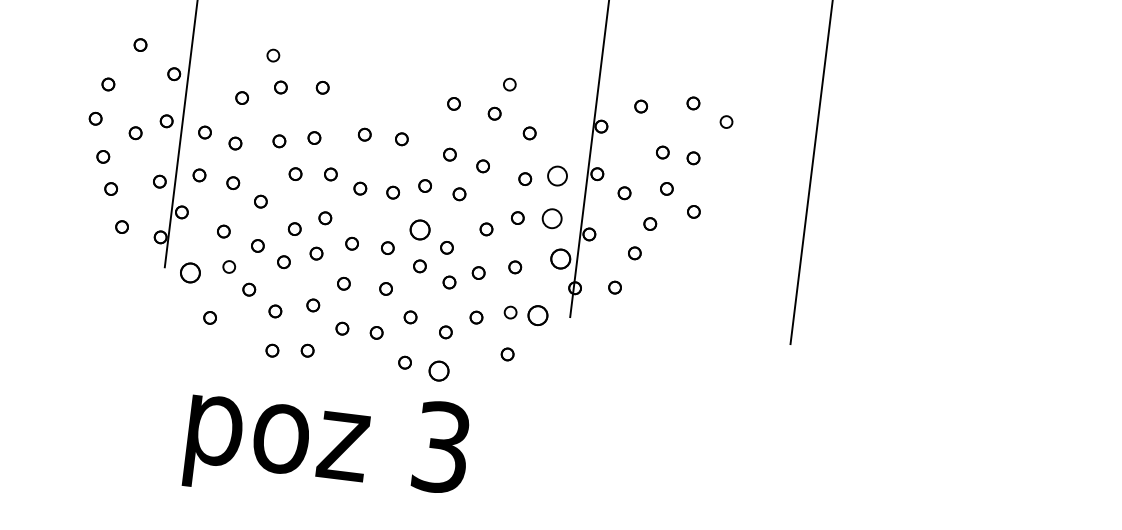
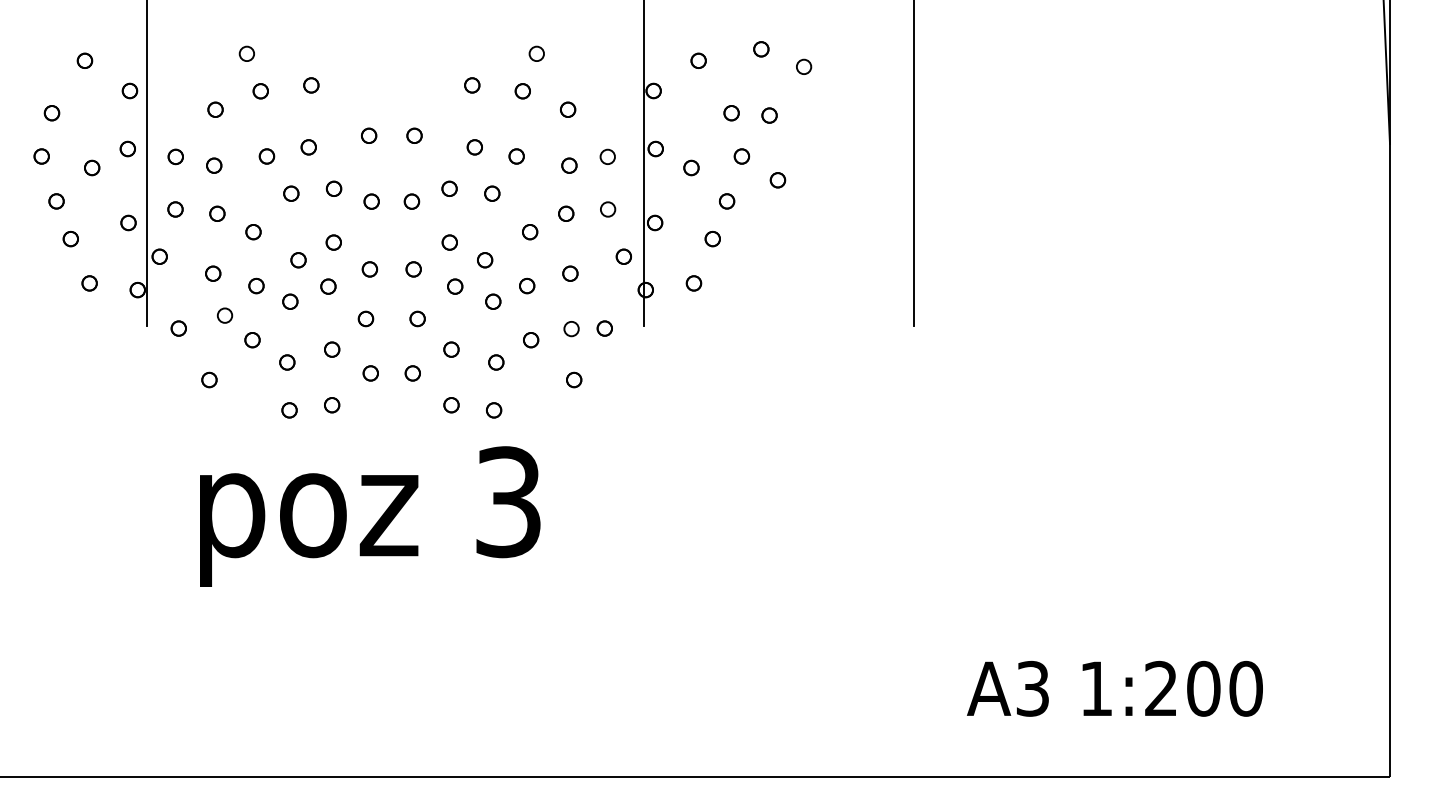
circle: (557, 175) -> (607, 156), size x0.62
circle: (552, 218) -> (608, 209), size x0.62
circle: (419, 229) -> (449, 242), size x0.62
circle: (560, 258) -> (623, 256), size x0.62
circle: (190, 272) -> (178, 328), size x0.62
circle: (537, 315) -> (604, 328), size x0.62
circle: (439, 371) -> (494, 410), size x0.62

